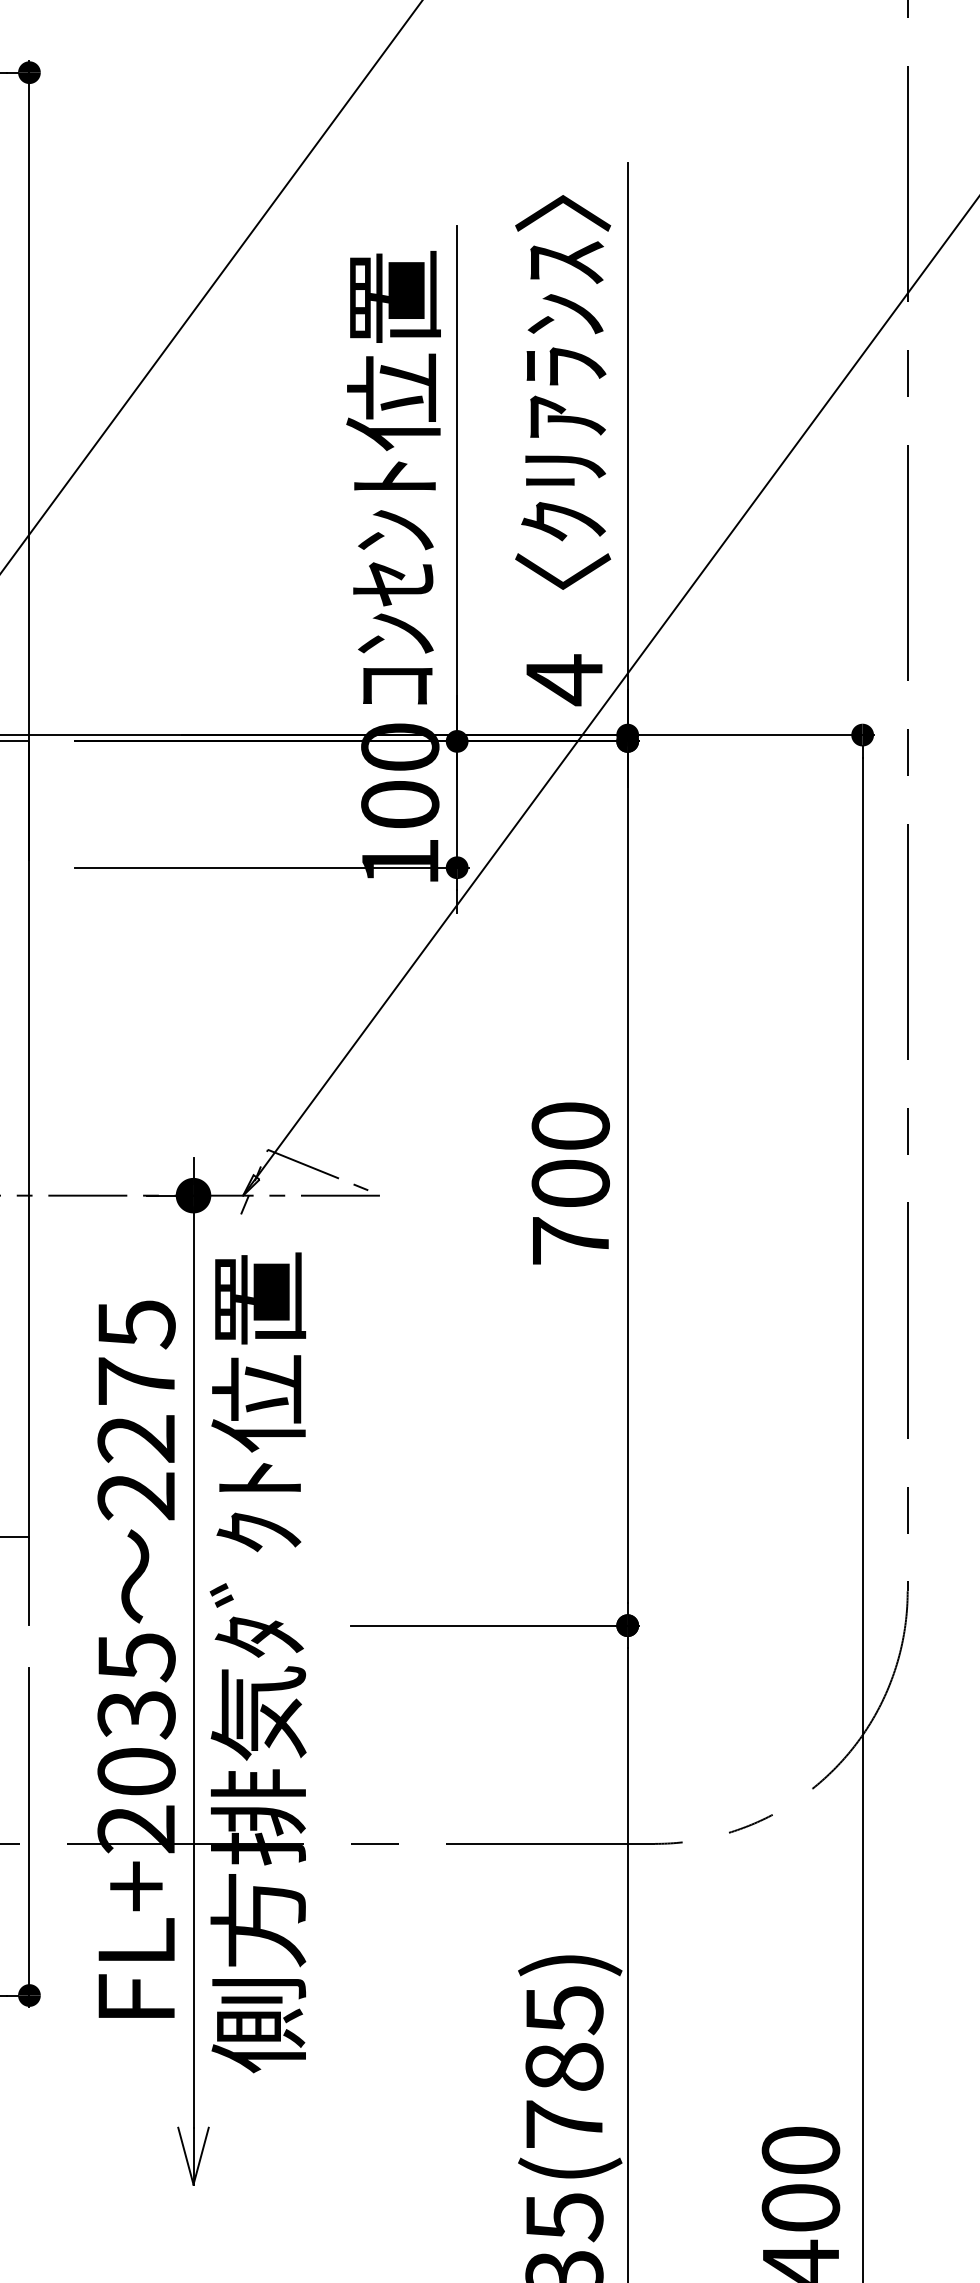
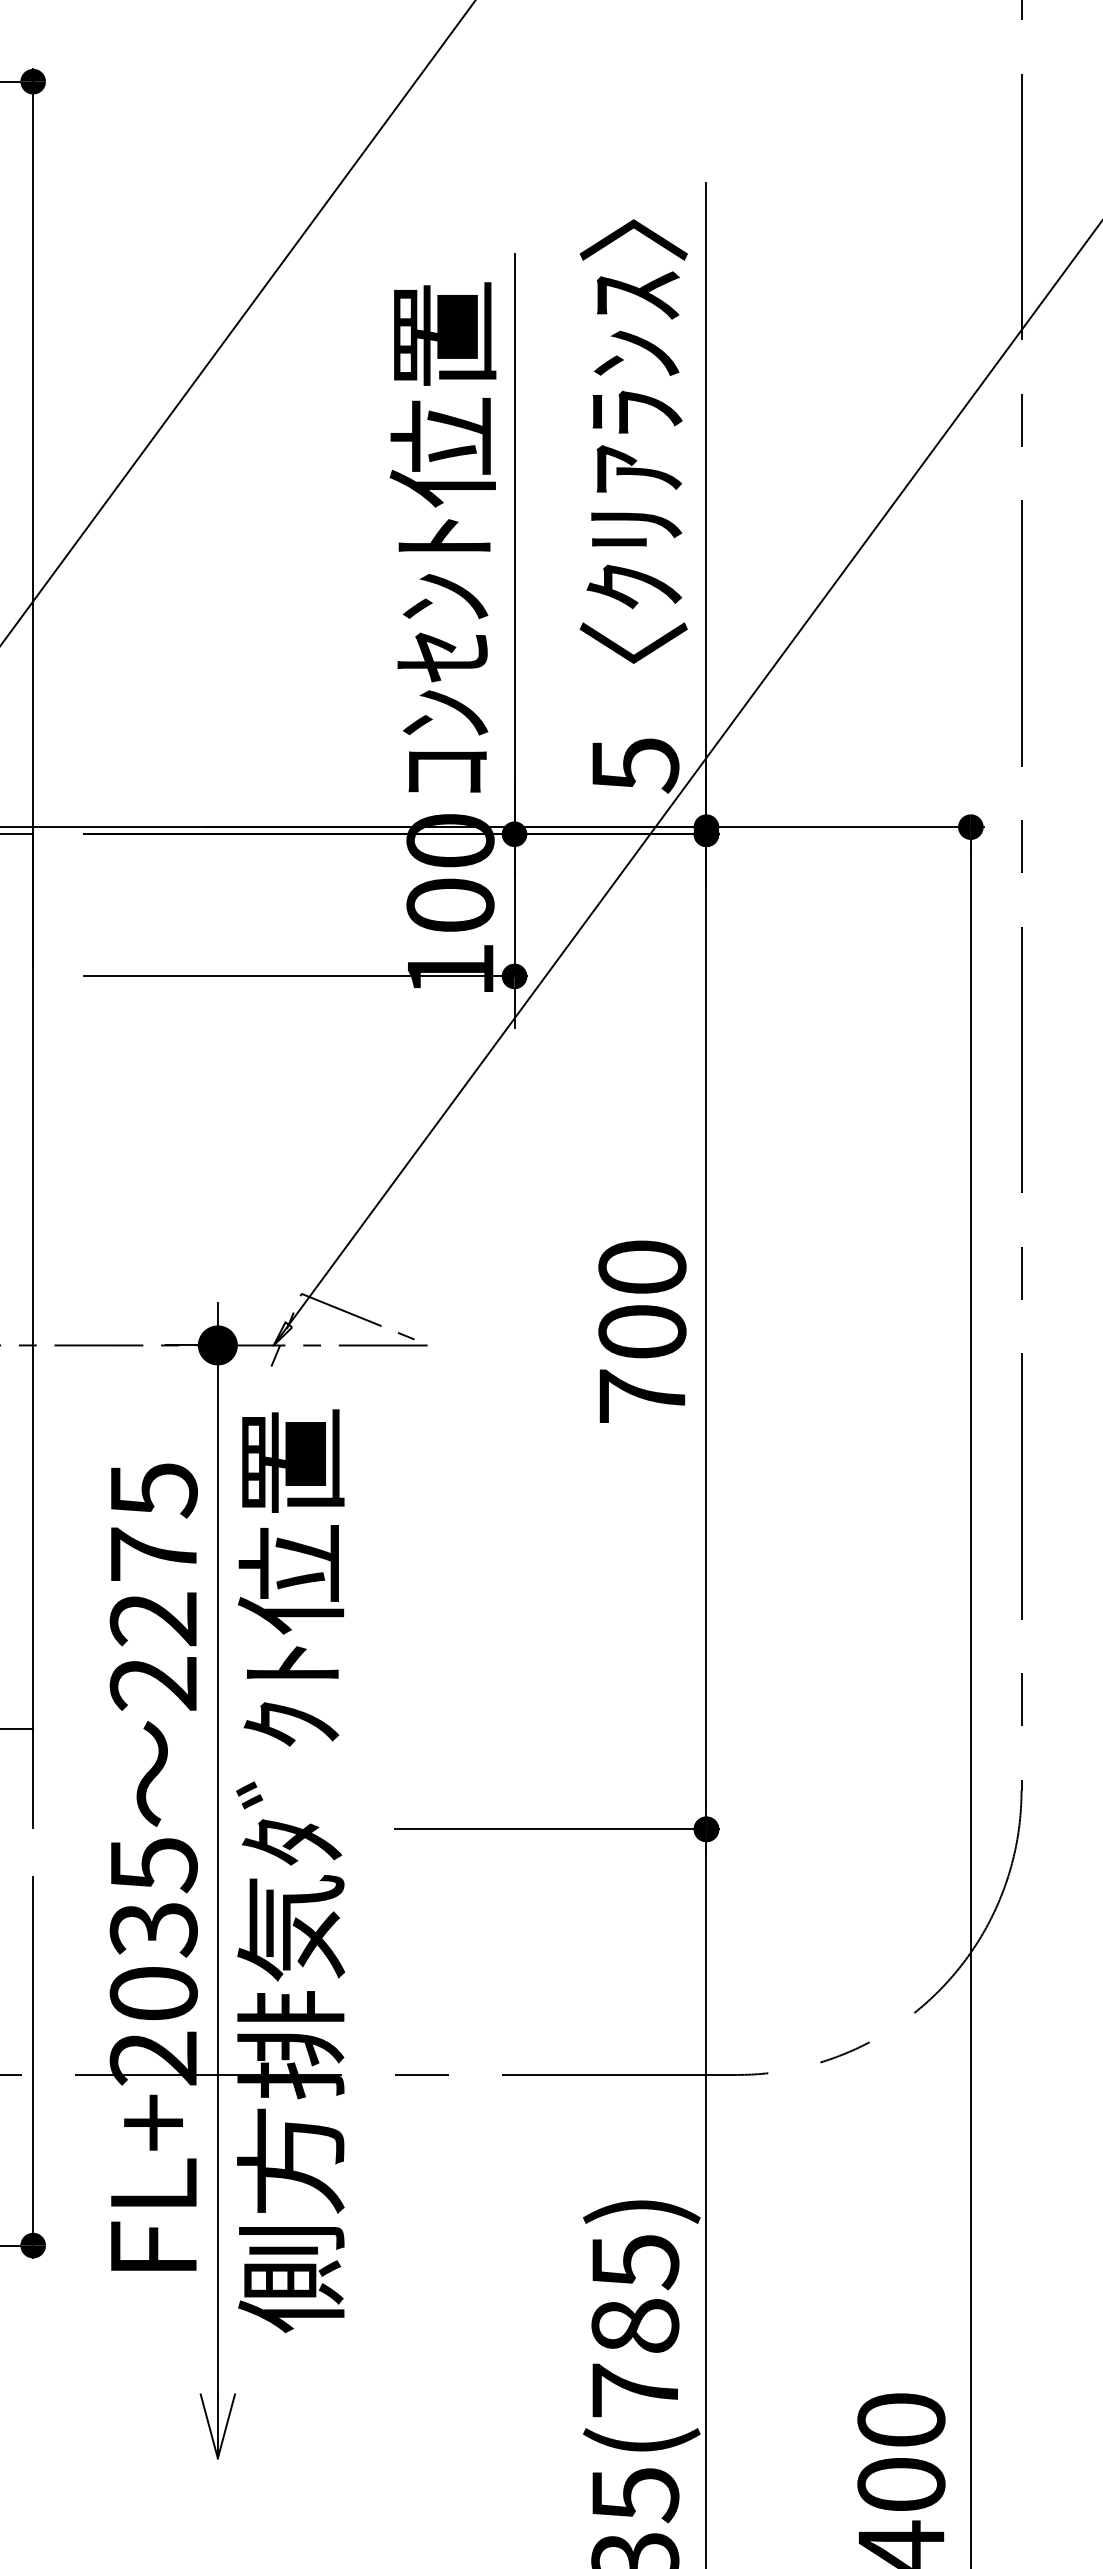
text: (564, 680) -> (635, 765), 4 -> 5

